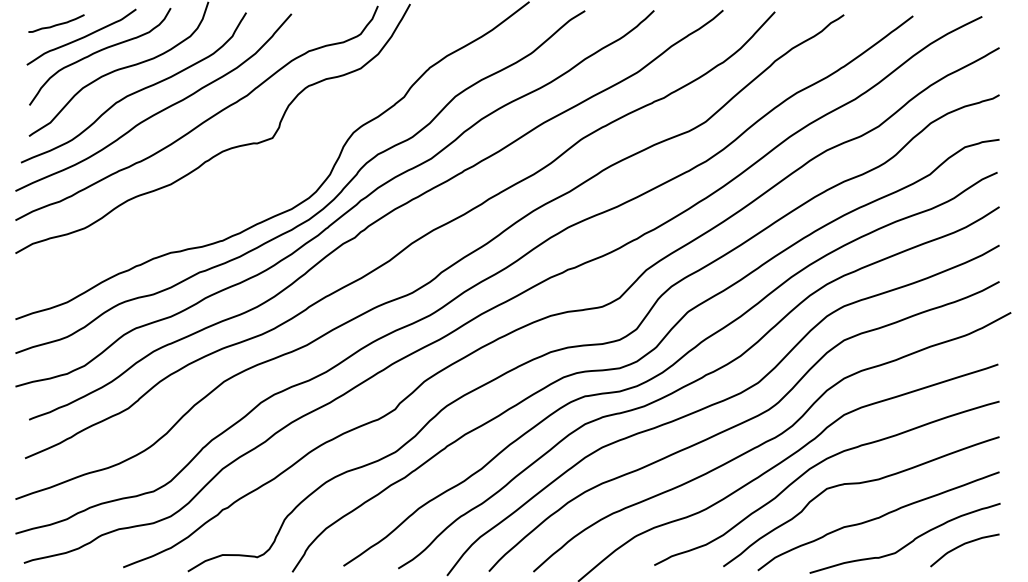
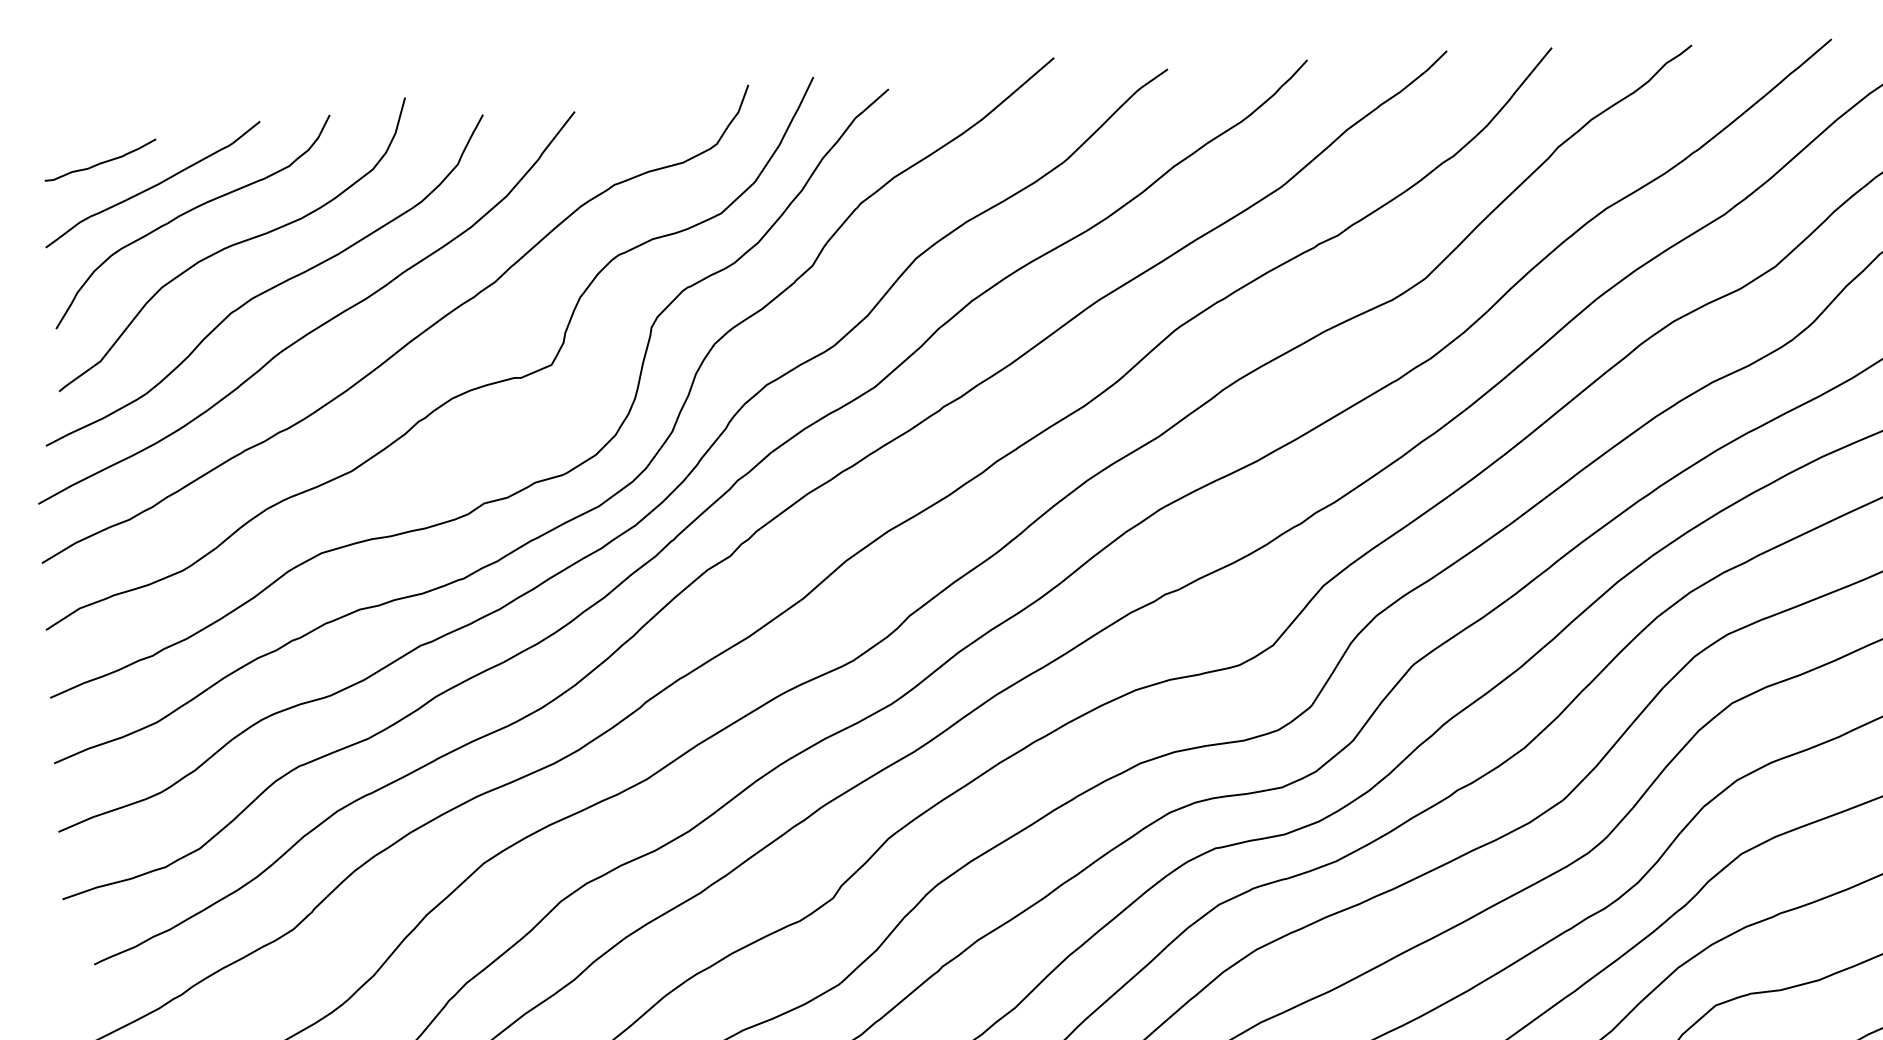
curve: (249, 199) -> (512, 492), added

